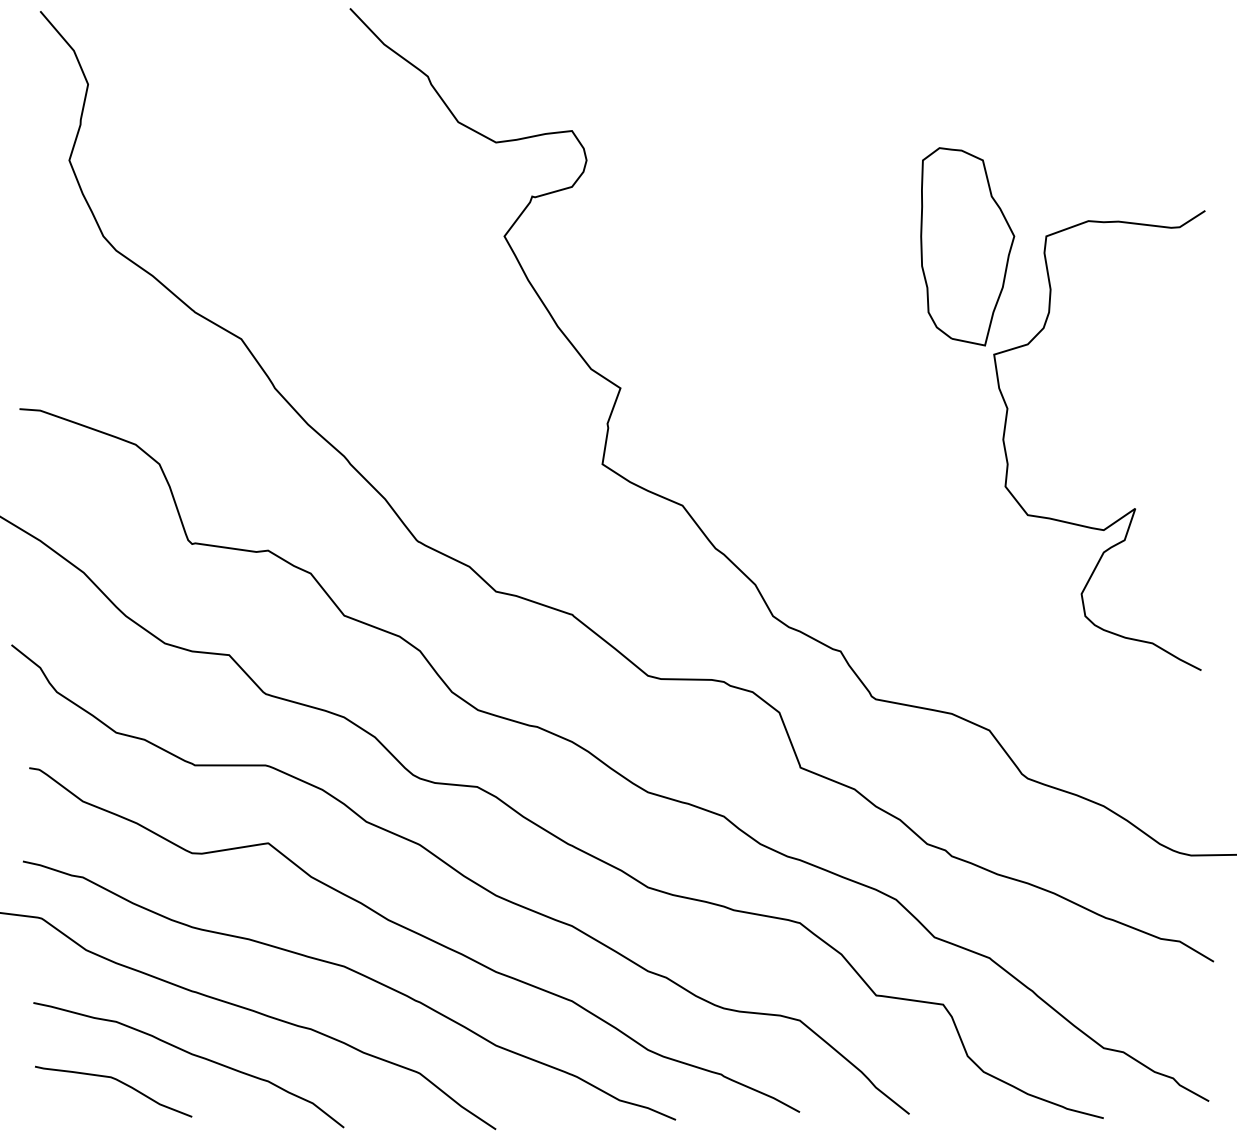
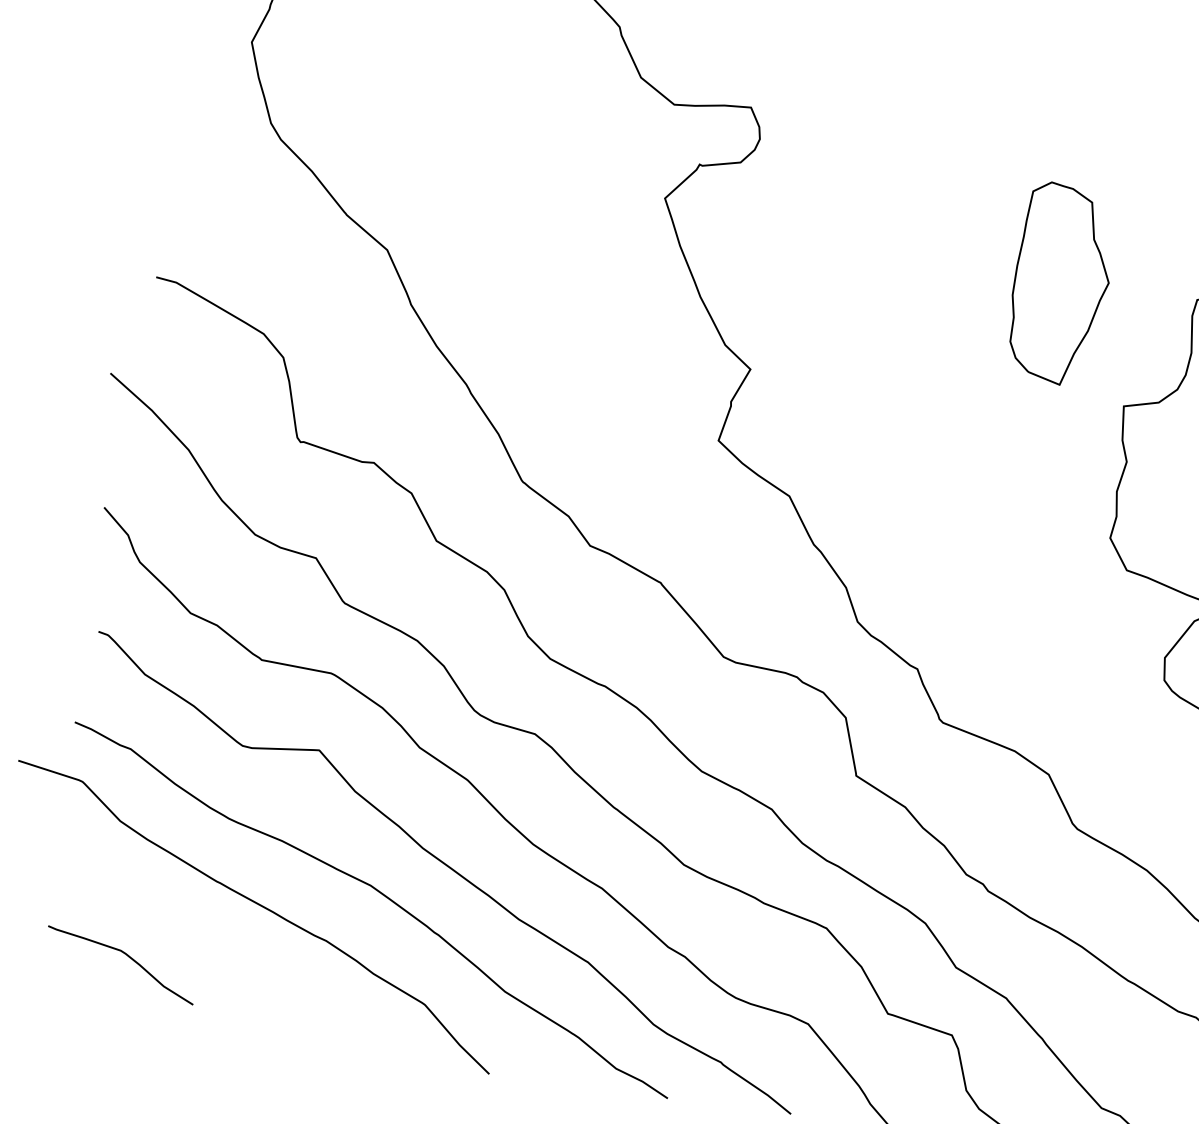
part: (967, 246) -> (1060, 284), moved
curve: (192, 1055) -> (205, 944), removed

